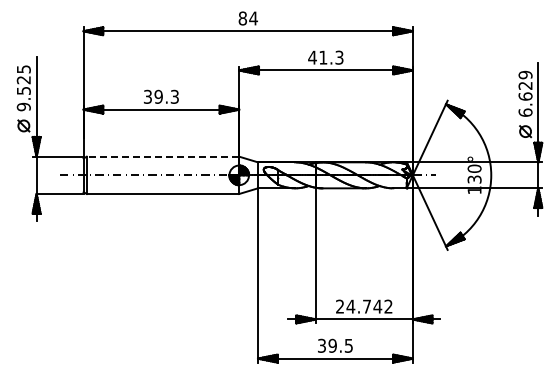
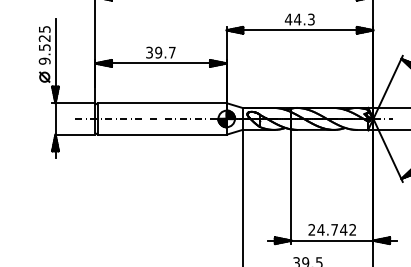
text: (322, 57) -> (297, 19), 41.3 -> 44.3
text: (174, 96) -> (172, 52), 39.3 -> 39.7
line: (162, 156) -> (161, 103), dashed -> solid

